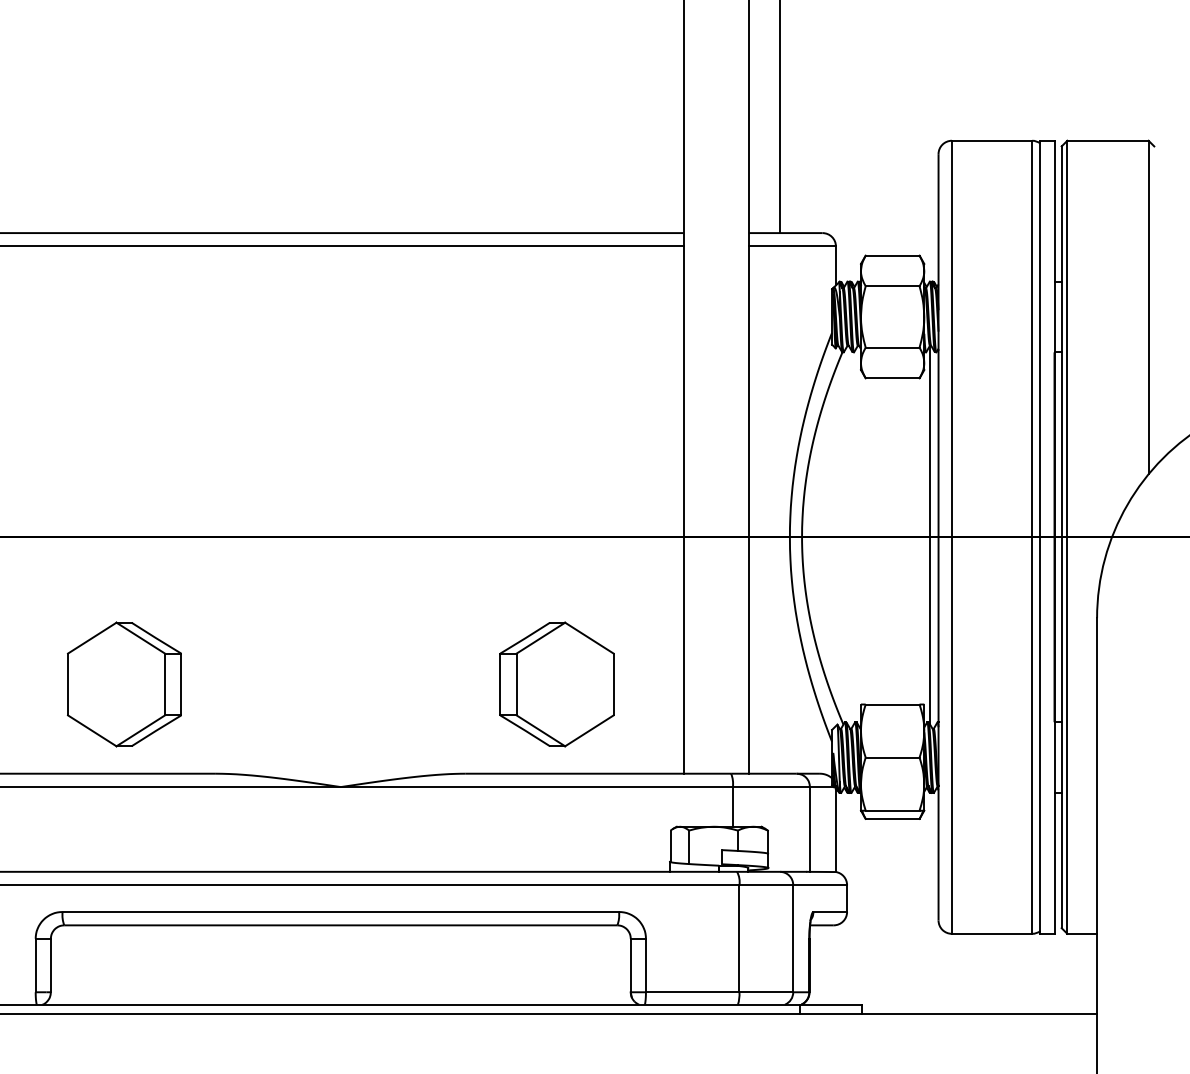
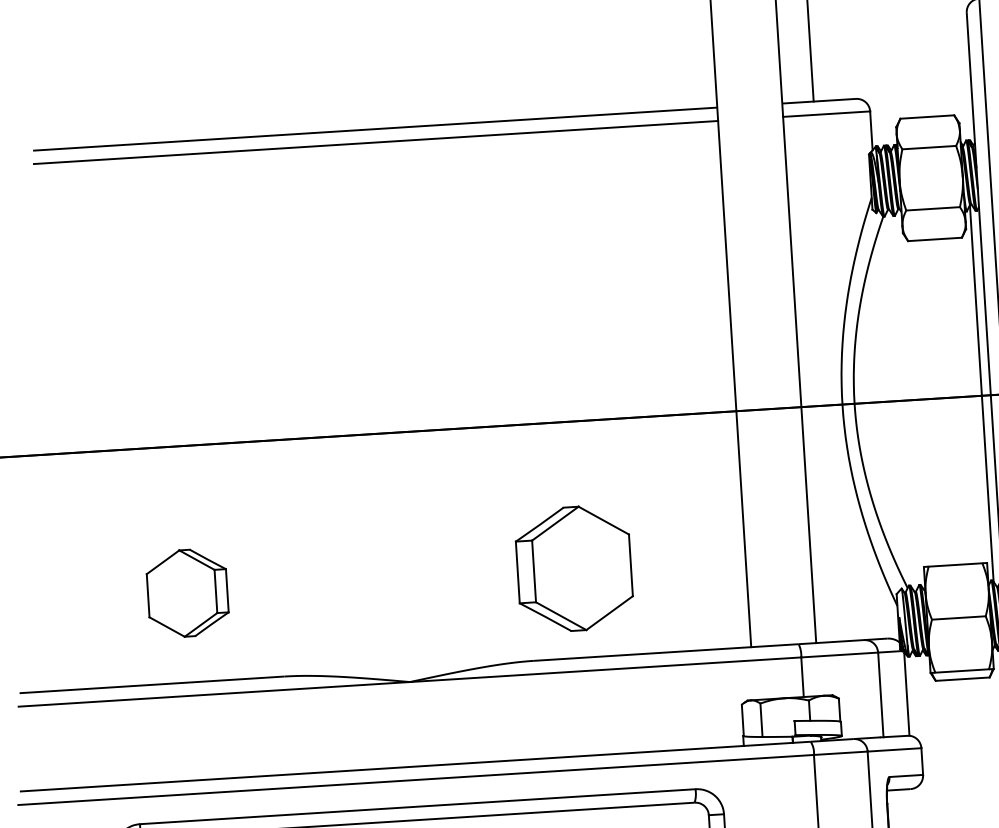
part: (124, 684) -> (187, 593), size x0.7
part: (556, 684) -> (573, 568), moved

